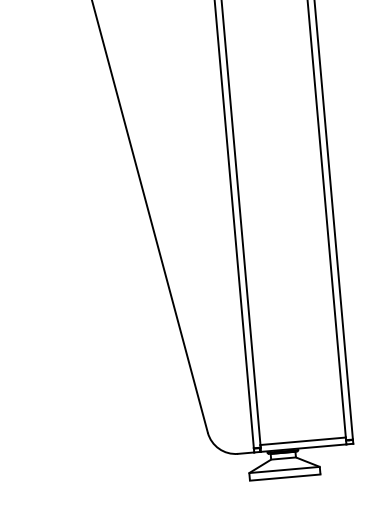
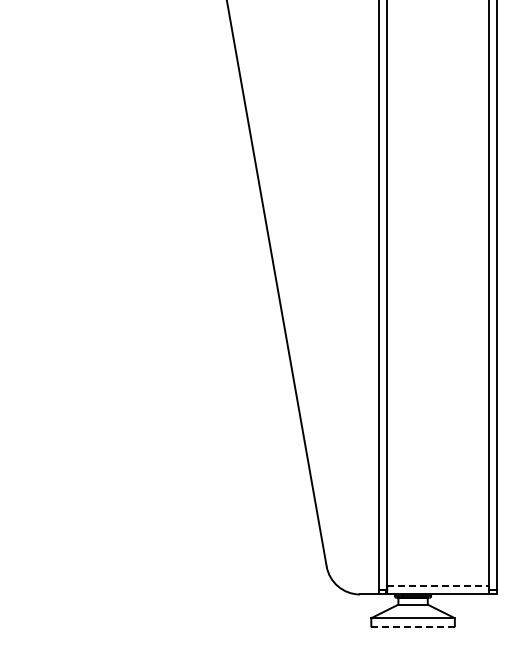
line: (302, 441) -> (437, 586), solid -> dashed
line: (285, 477) -> (413, 627), solid -> dashed

